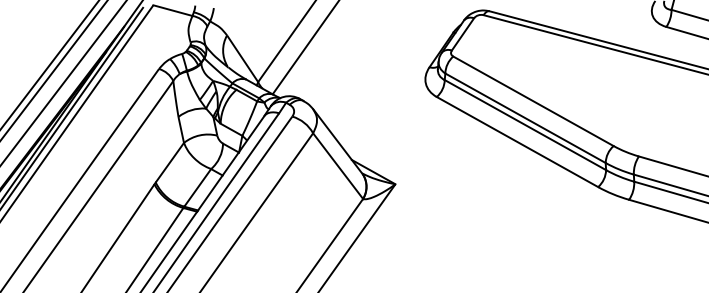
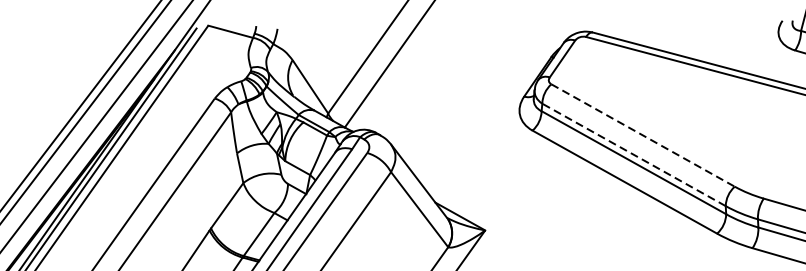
line: (533, 101) -> (643, 135), solid -> dashed
line: (525, 118) -> (633, 155), solid -> dashed

